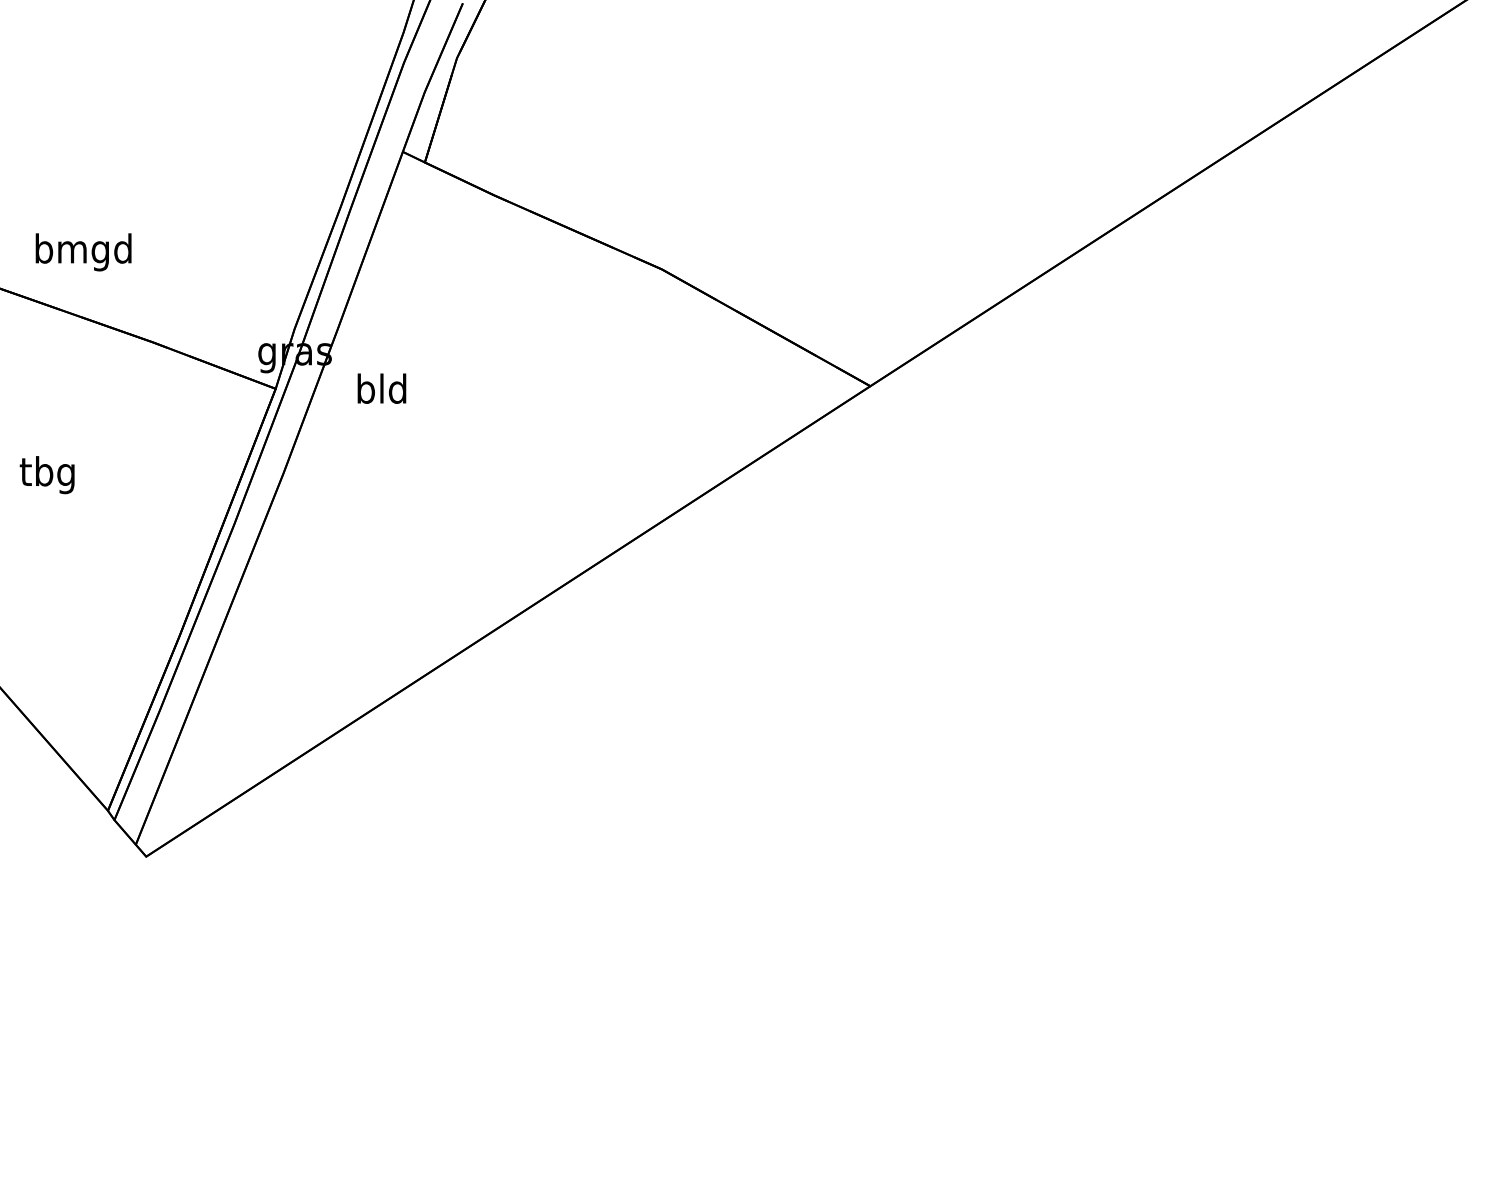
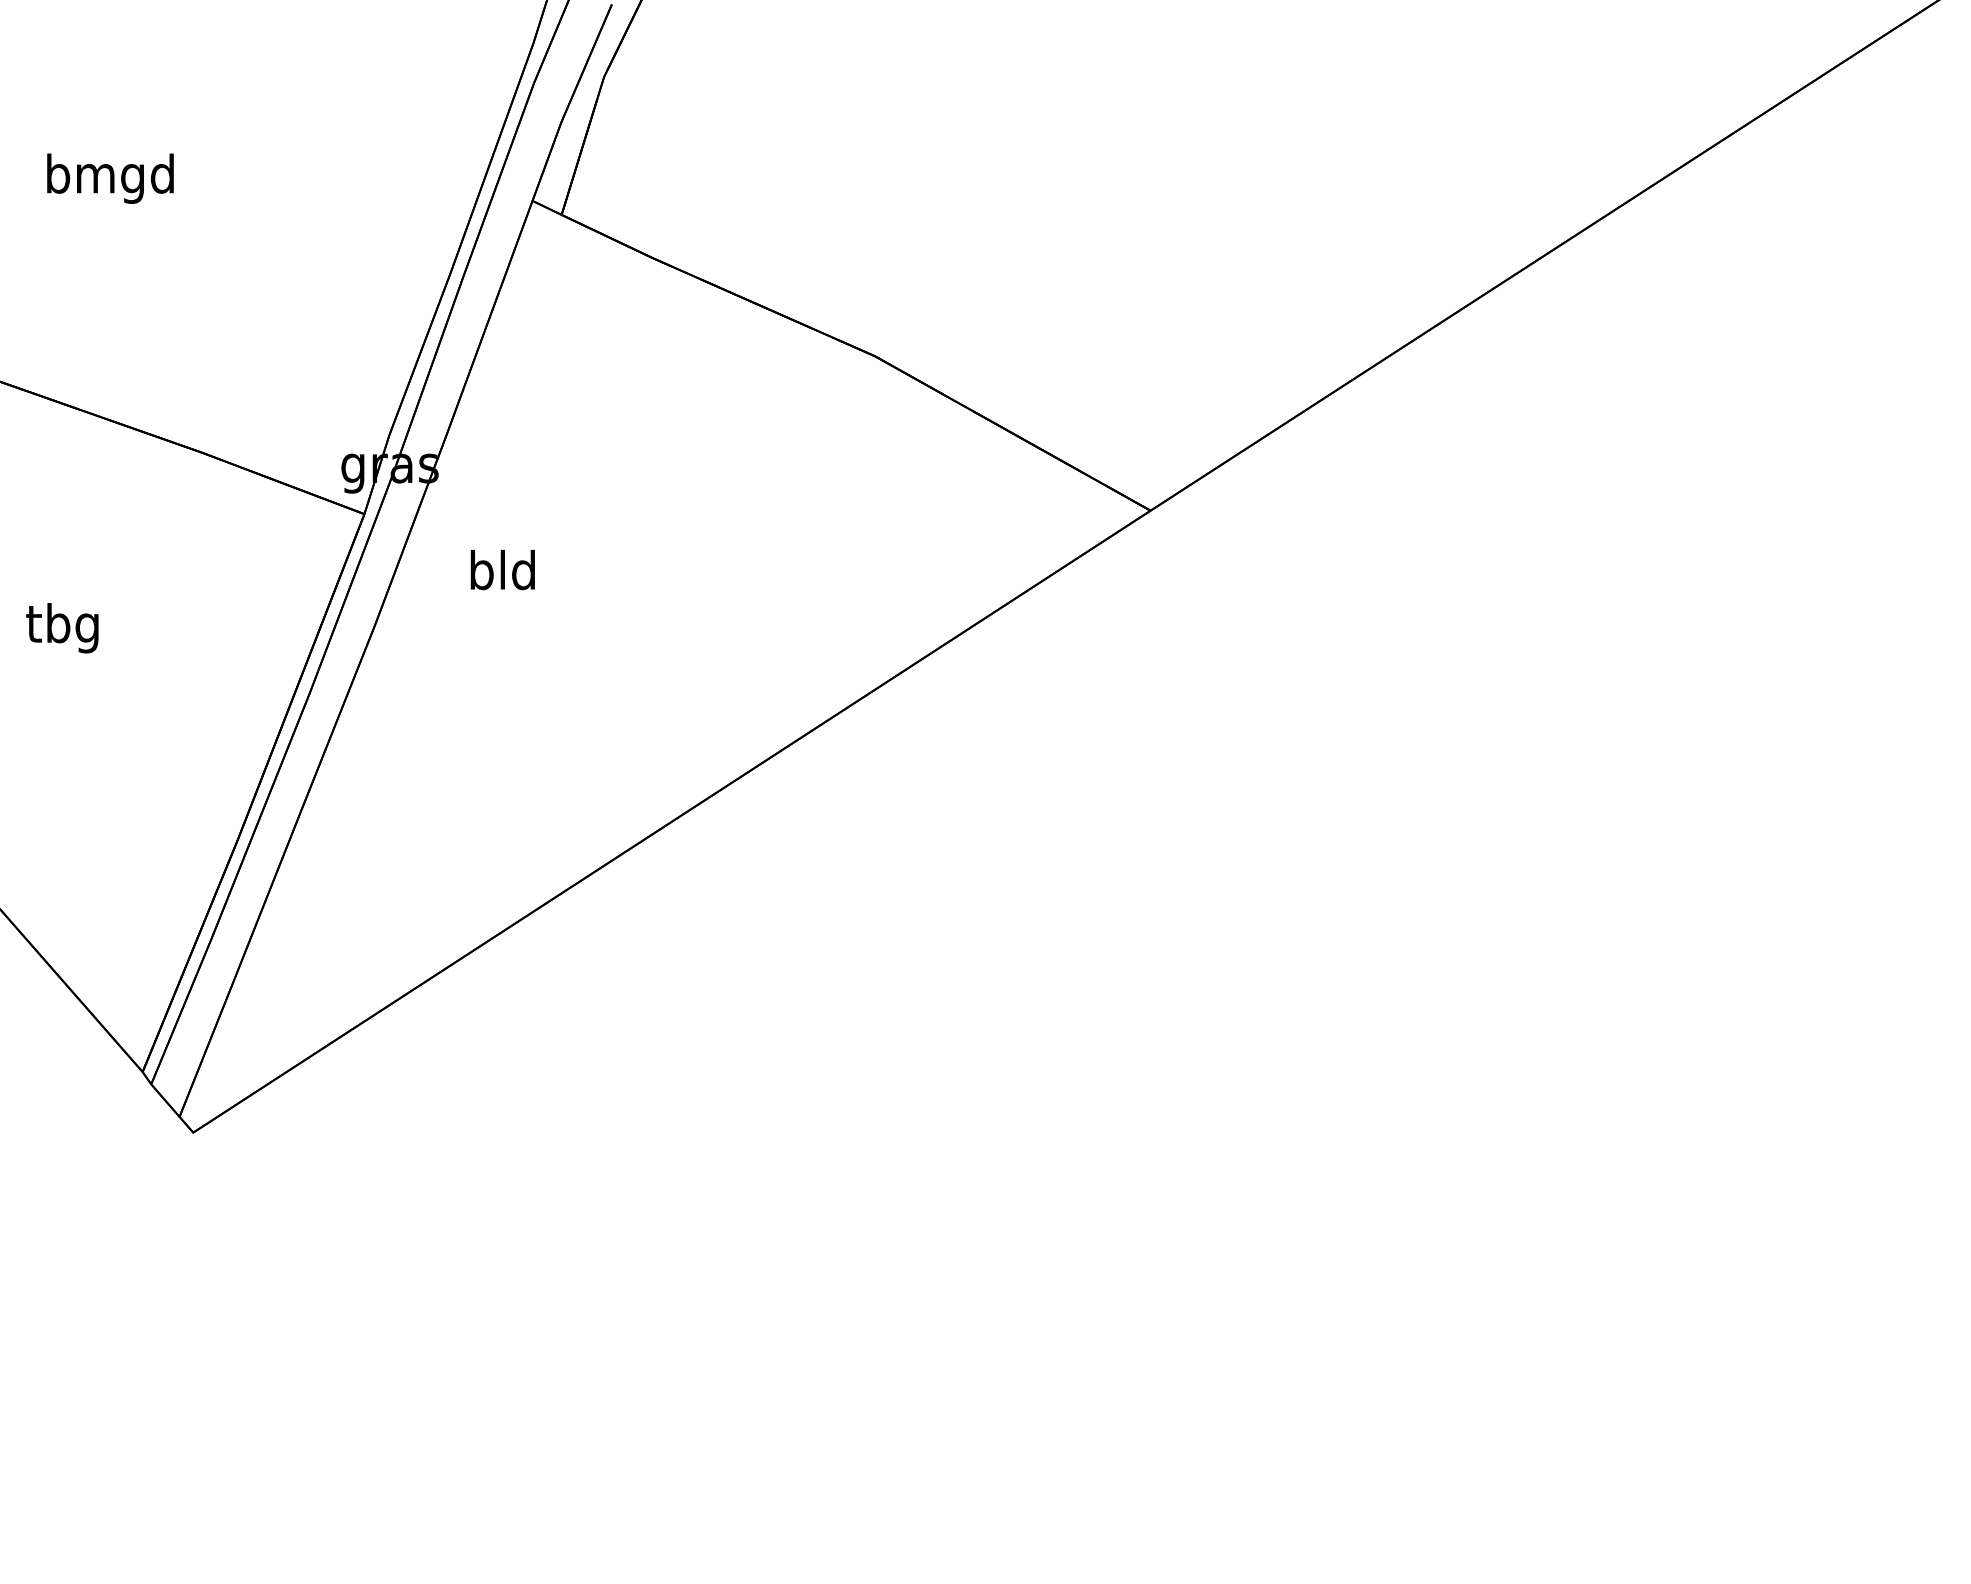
text: (83, 252) -> (110, 178), moved
text: (381, 389) -> (502, 570), moved

